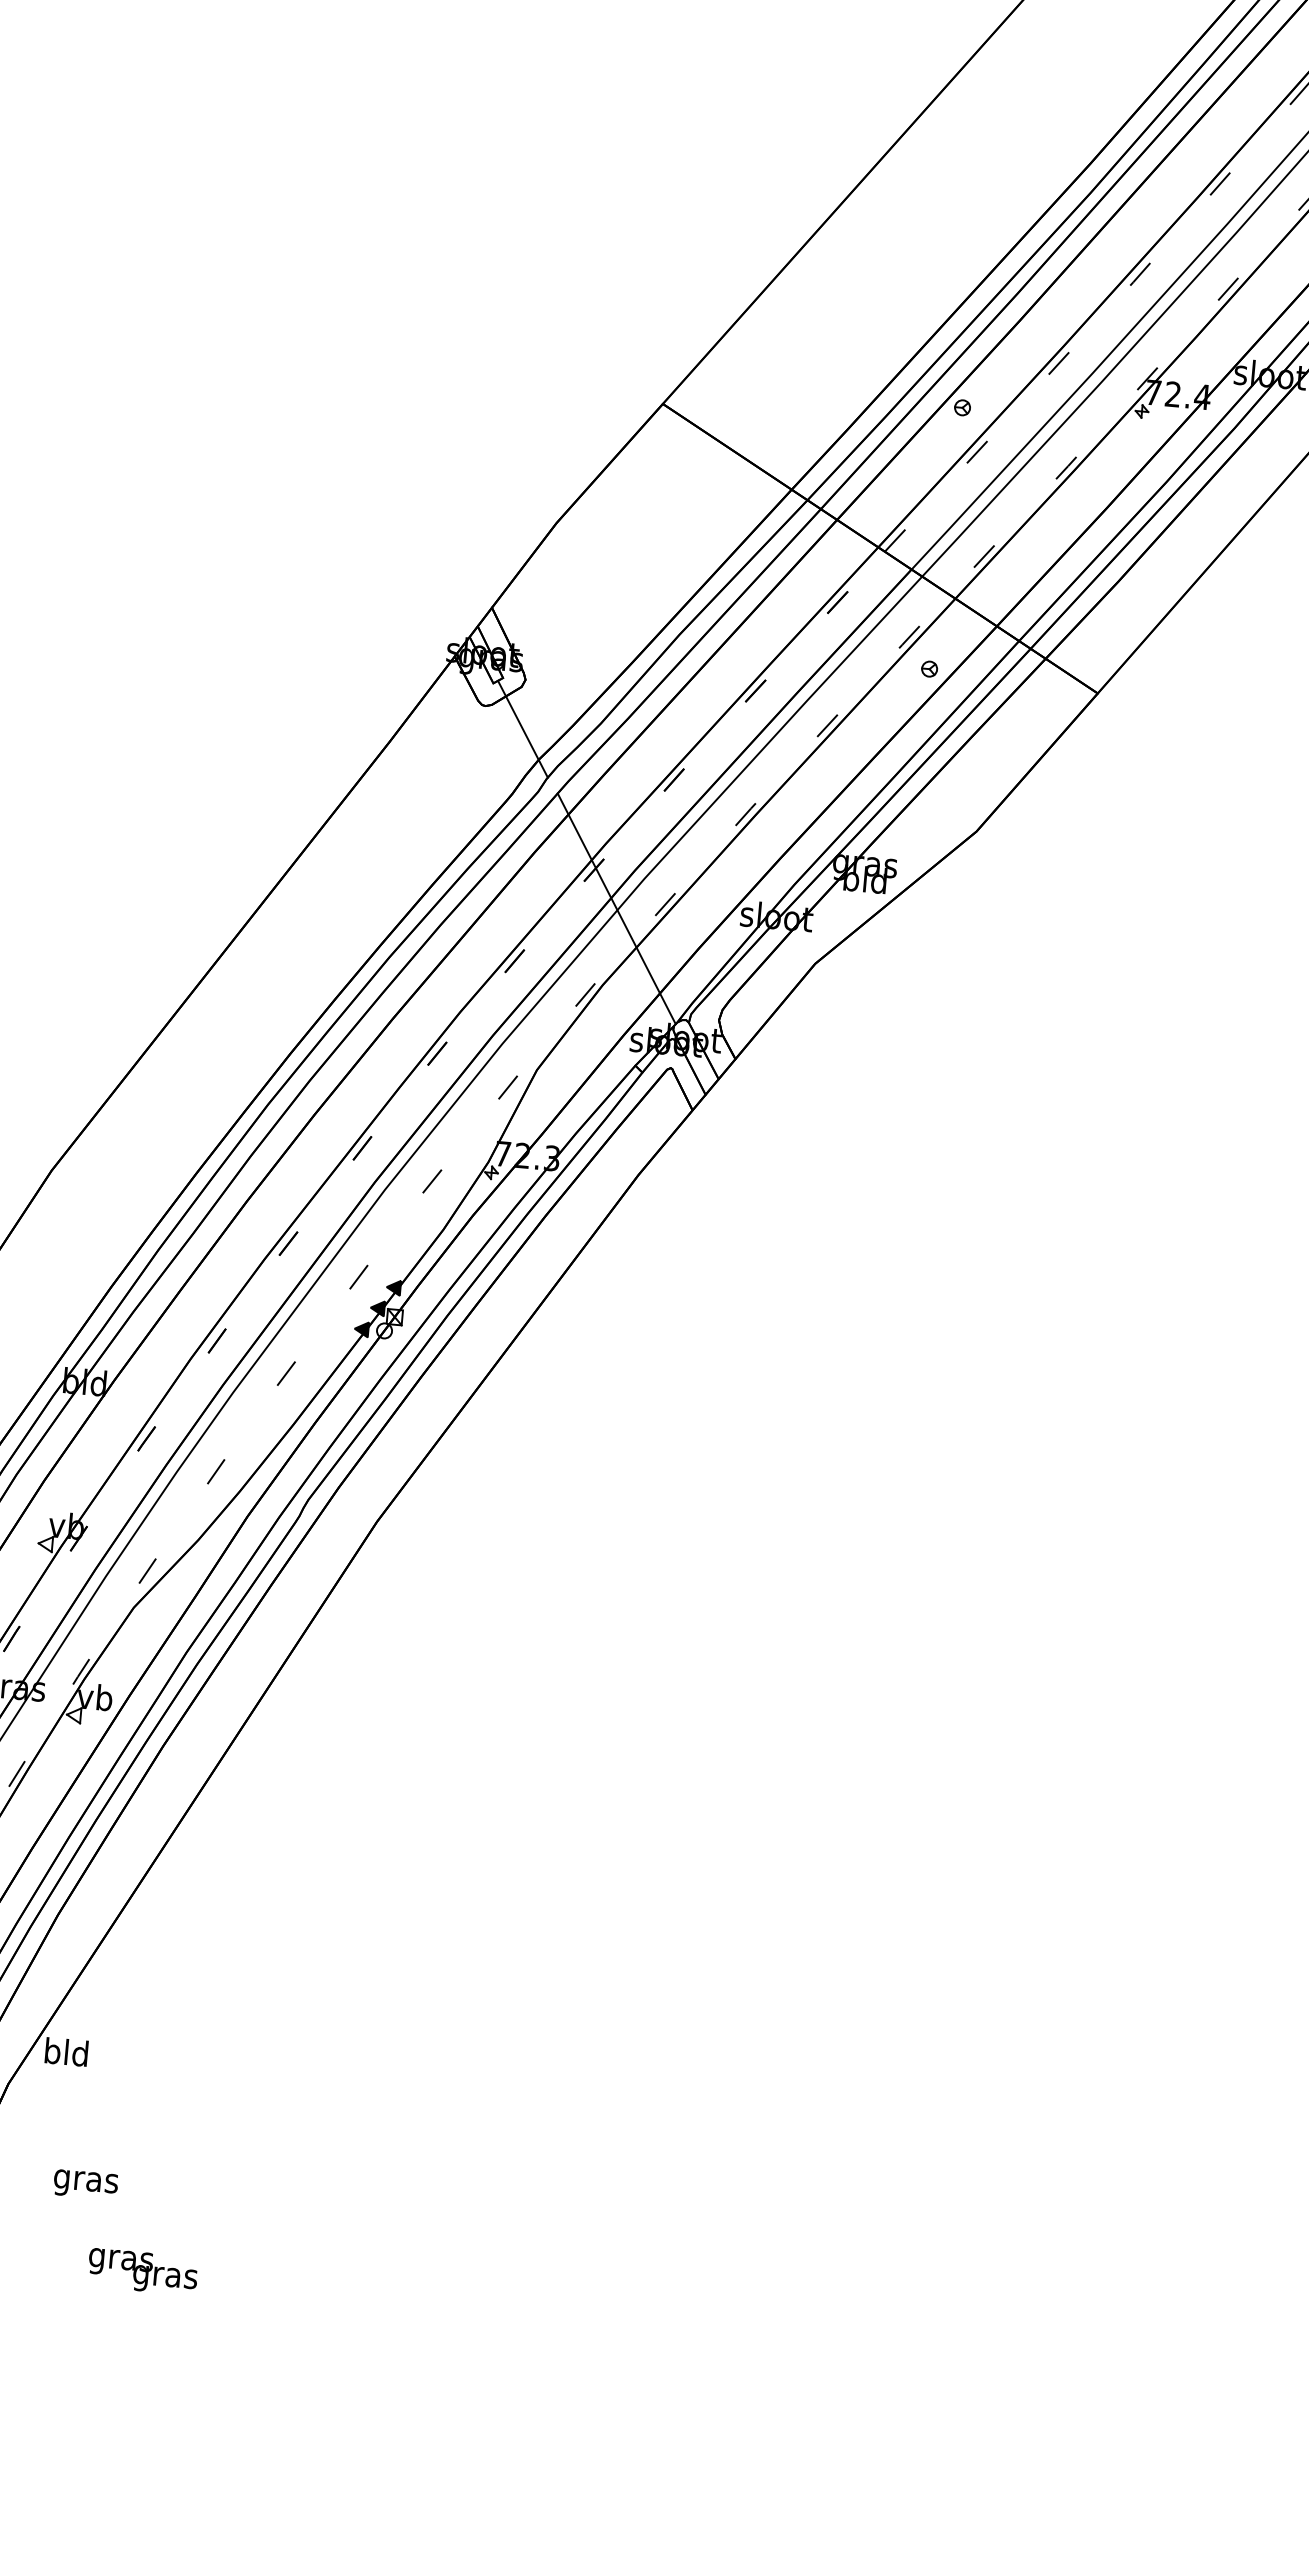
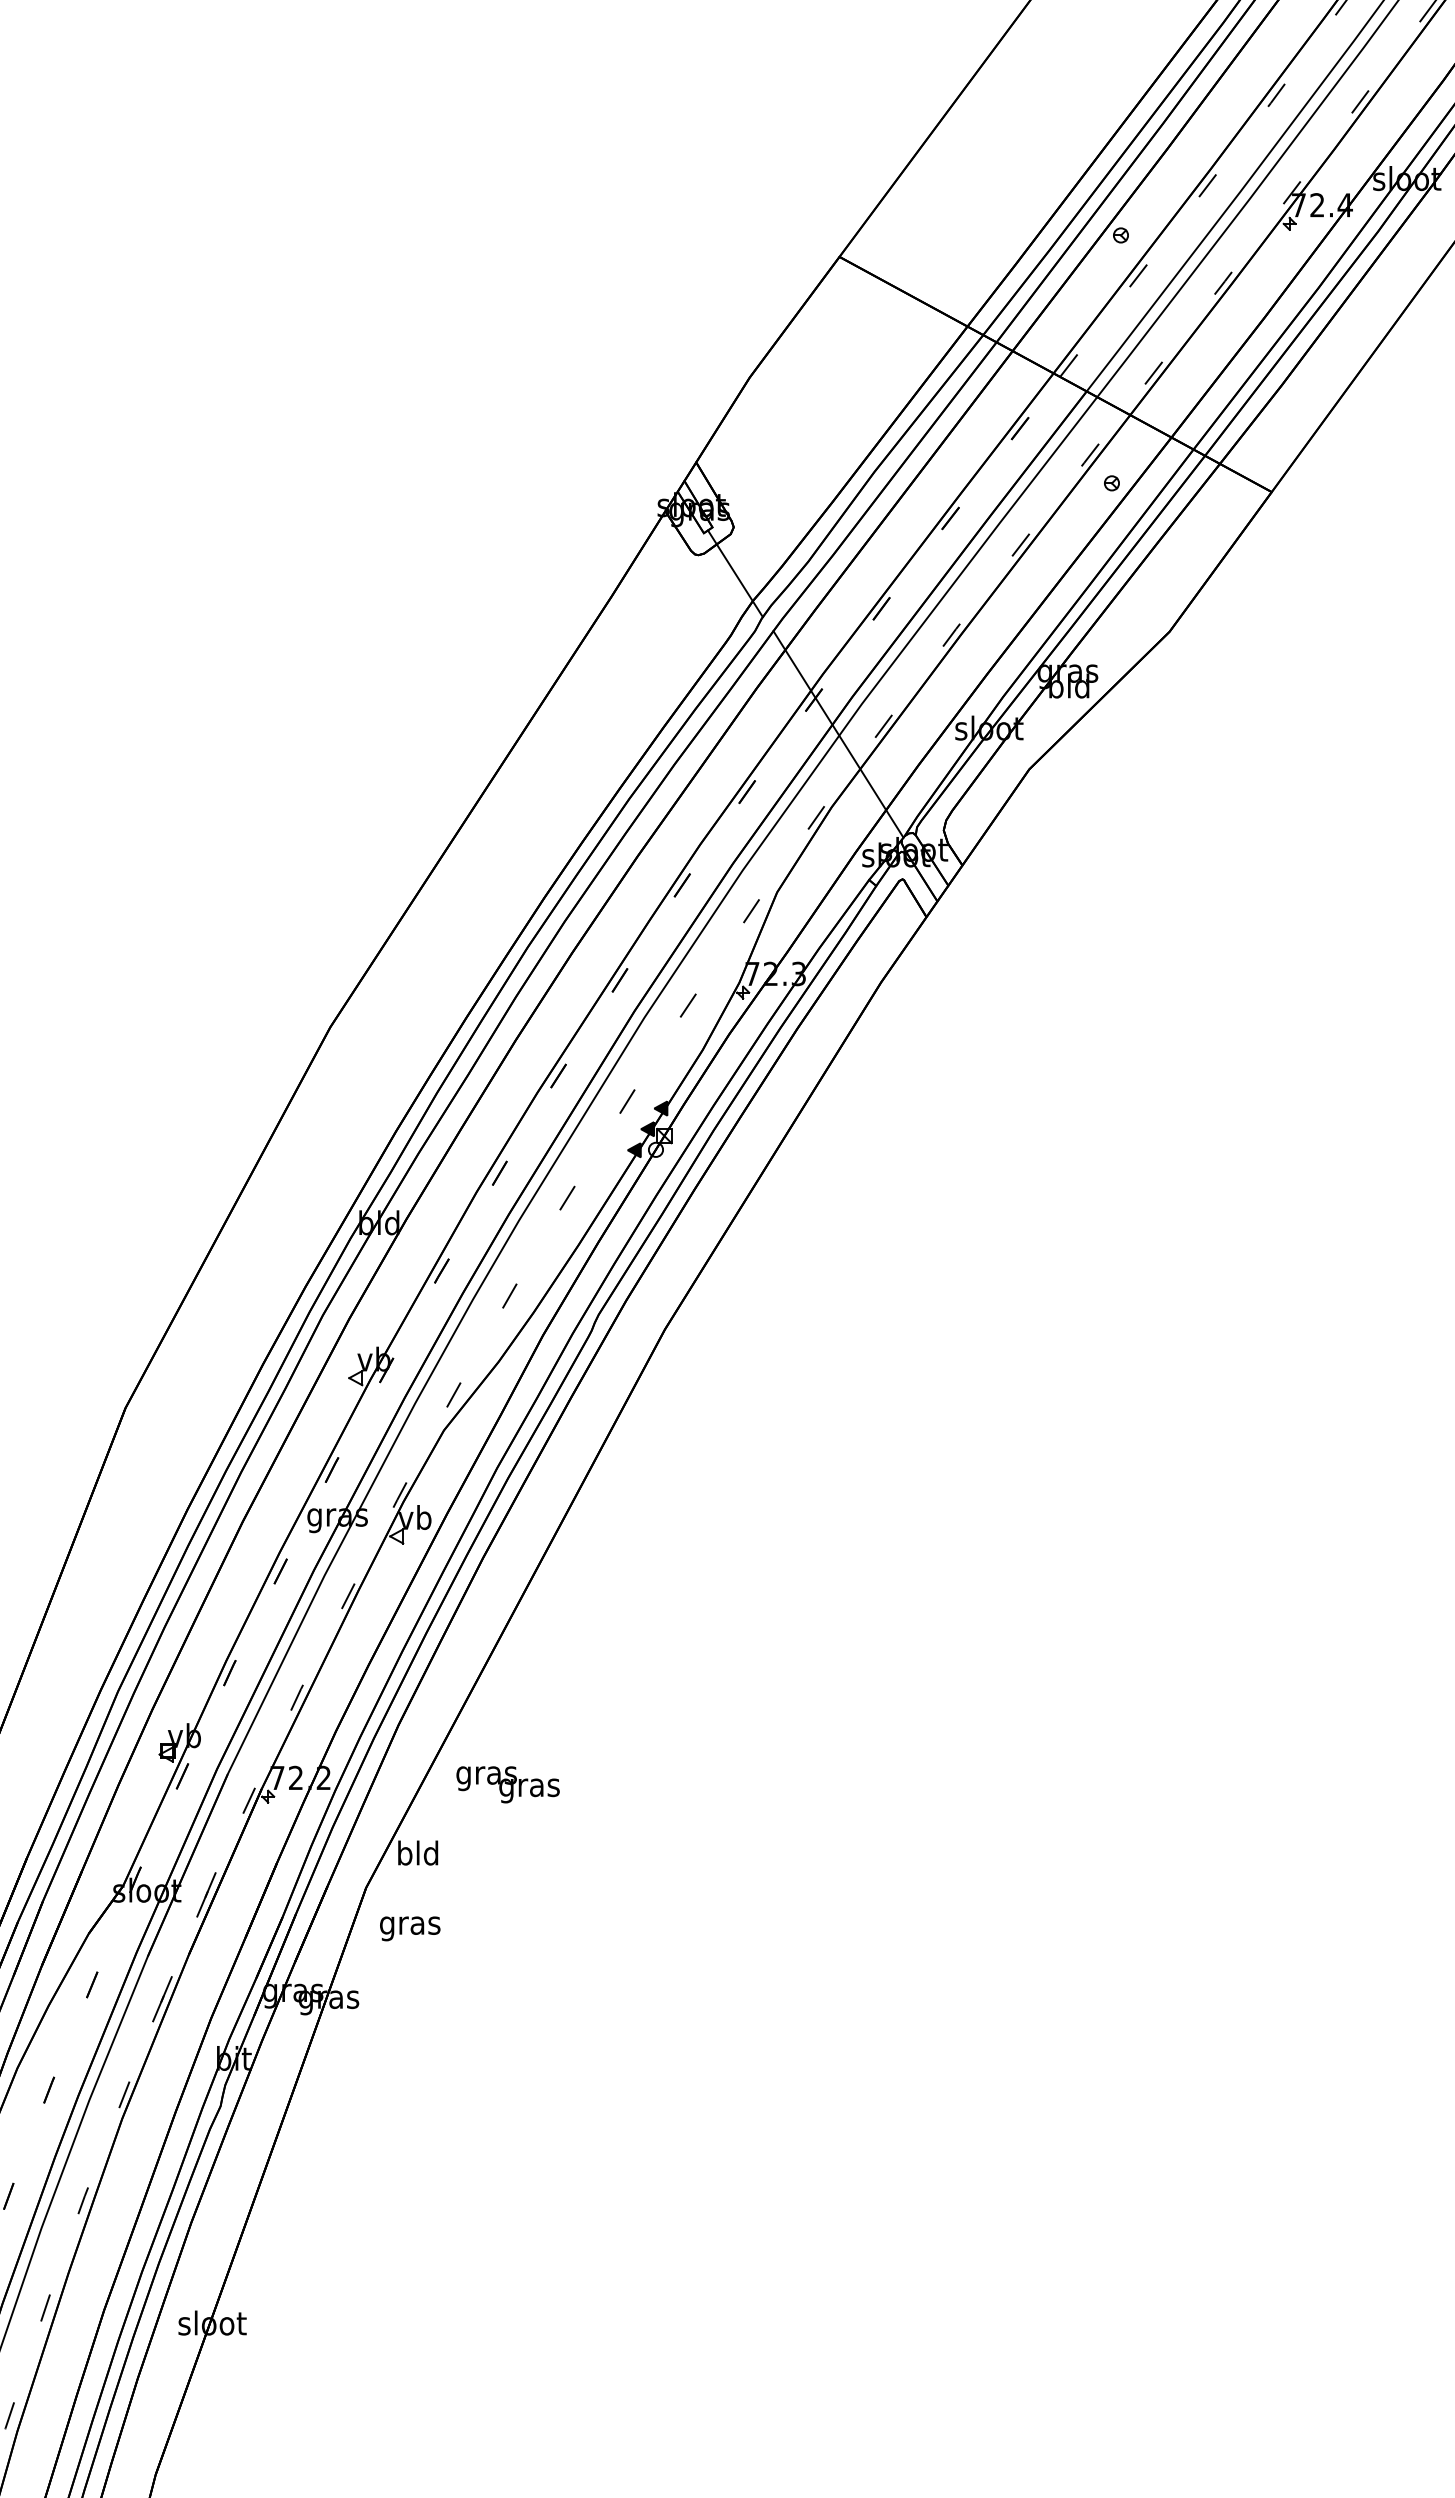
text: (86, 2184) -> (410, 1928), moved
text: (142, 2271) -> (507, 1784), moved

